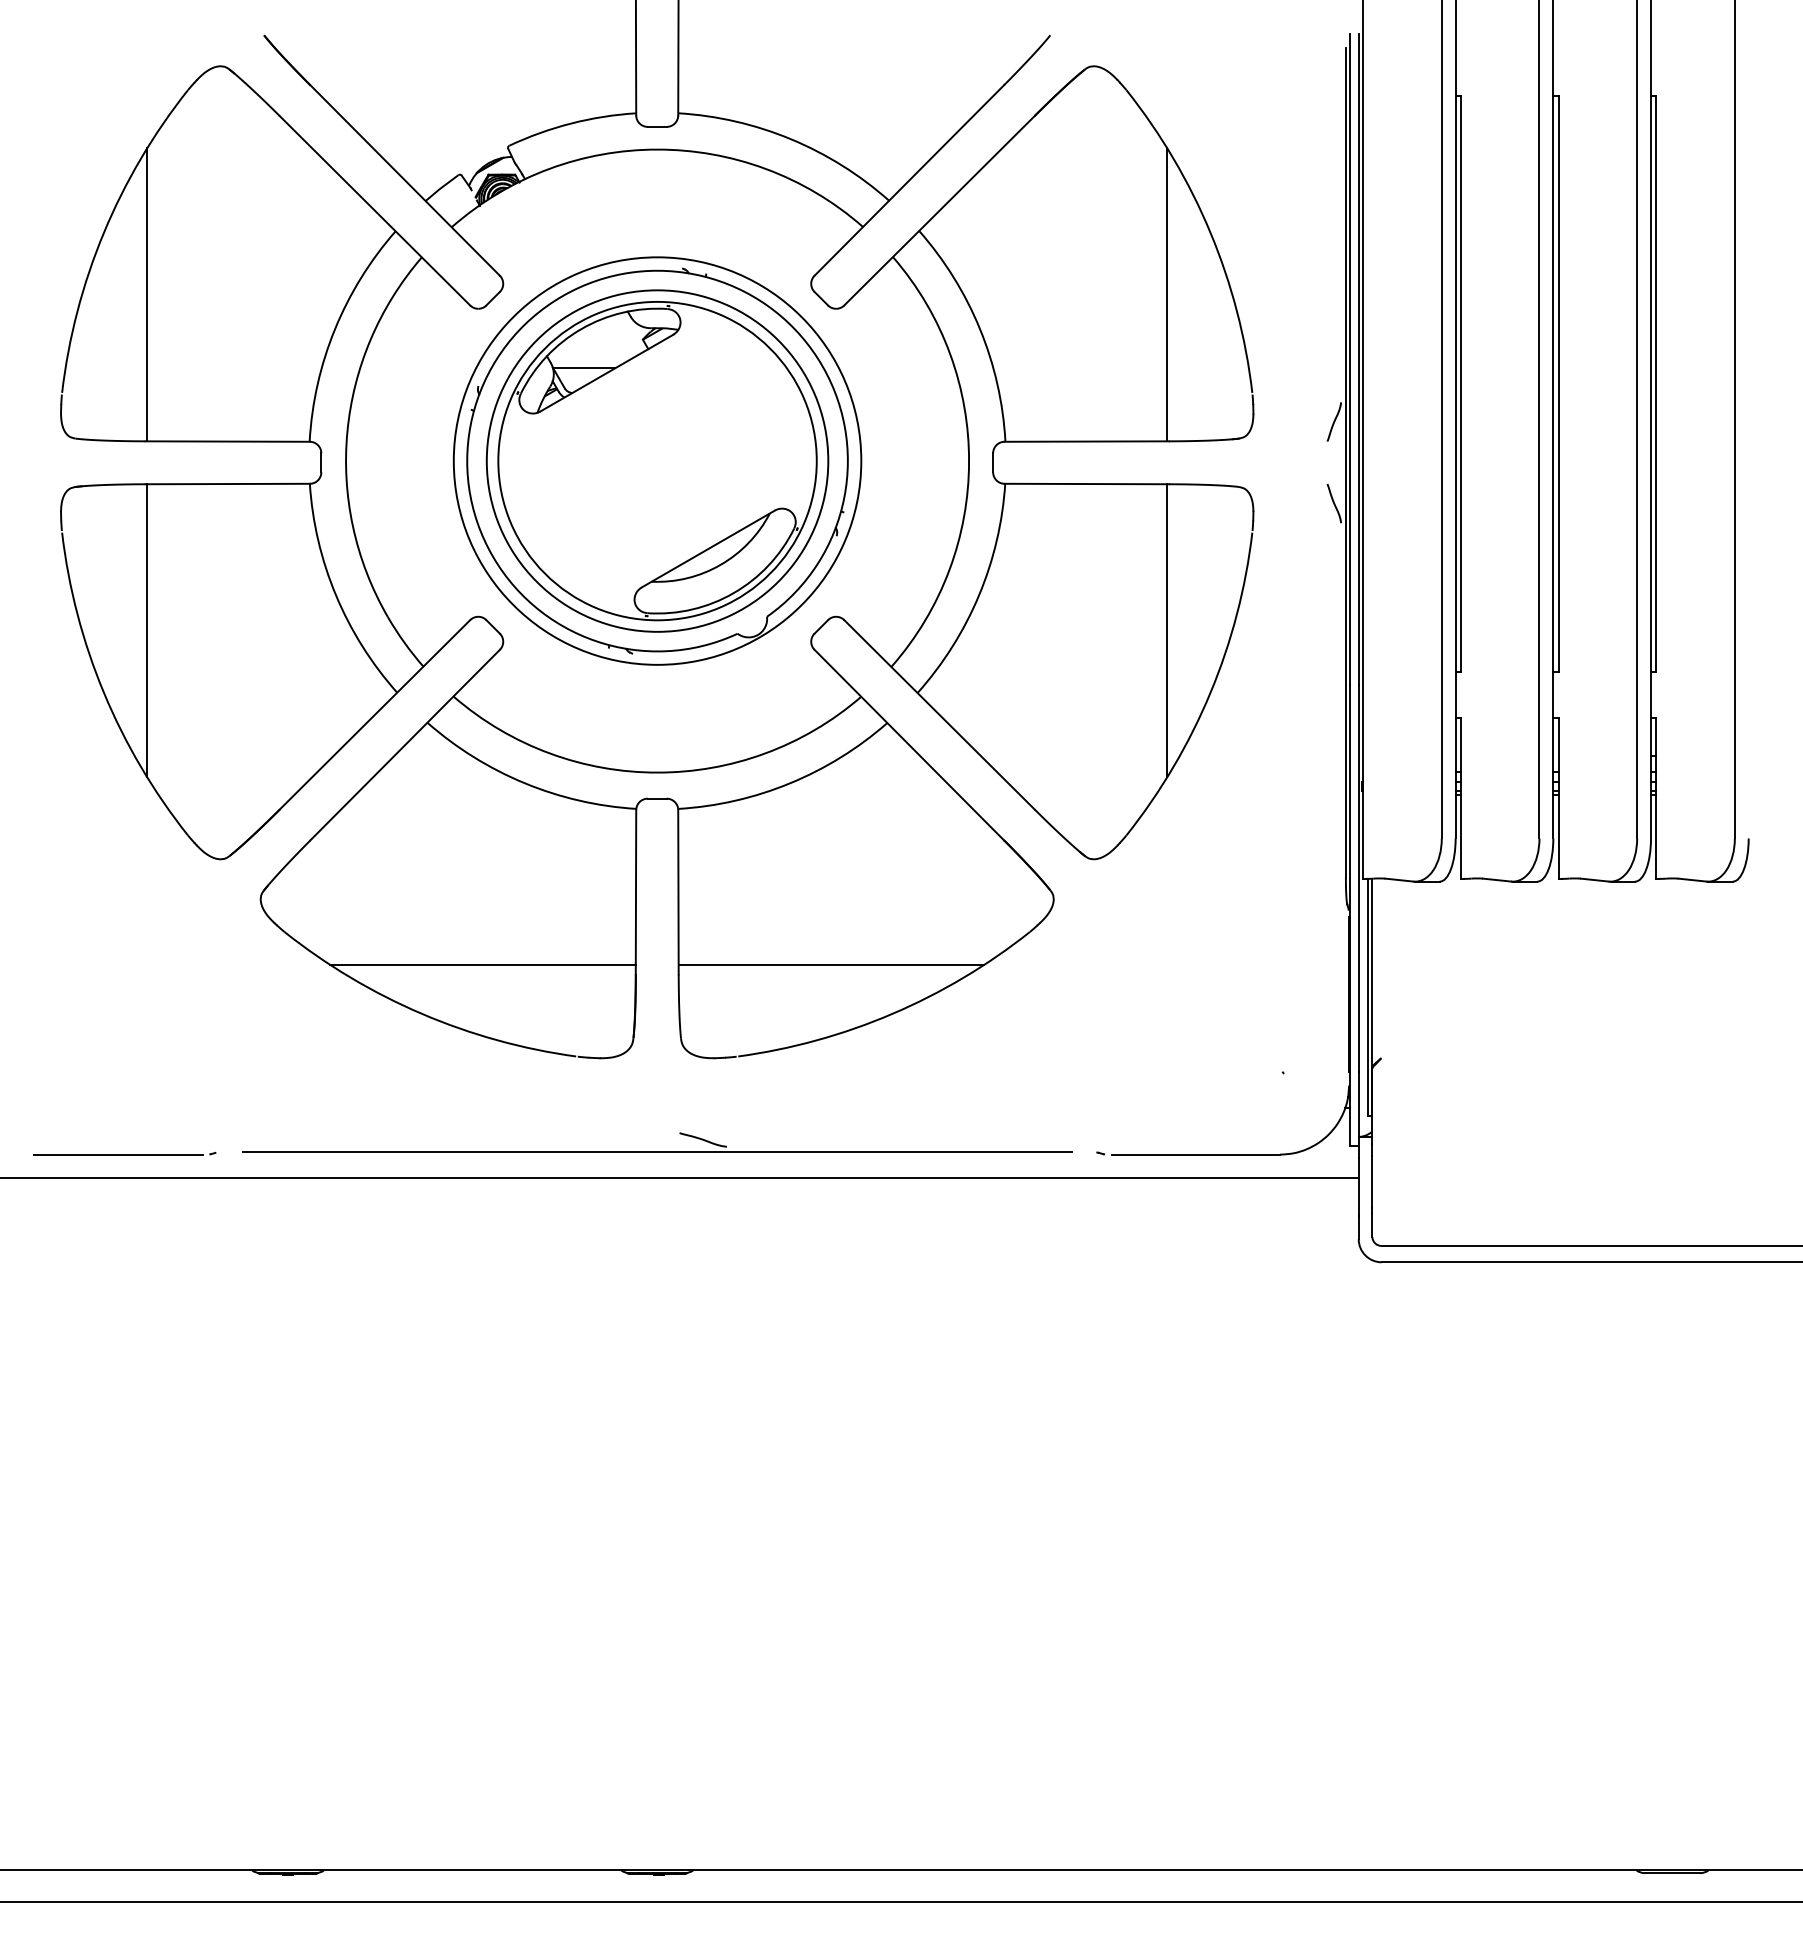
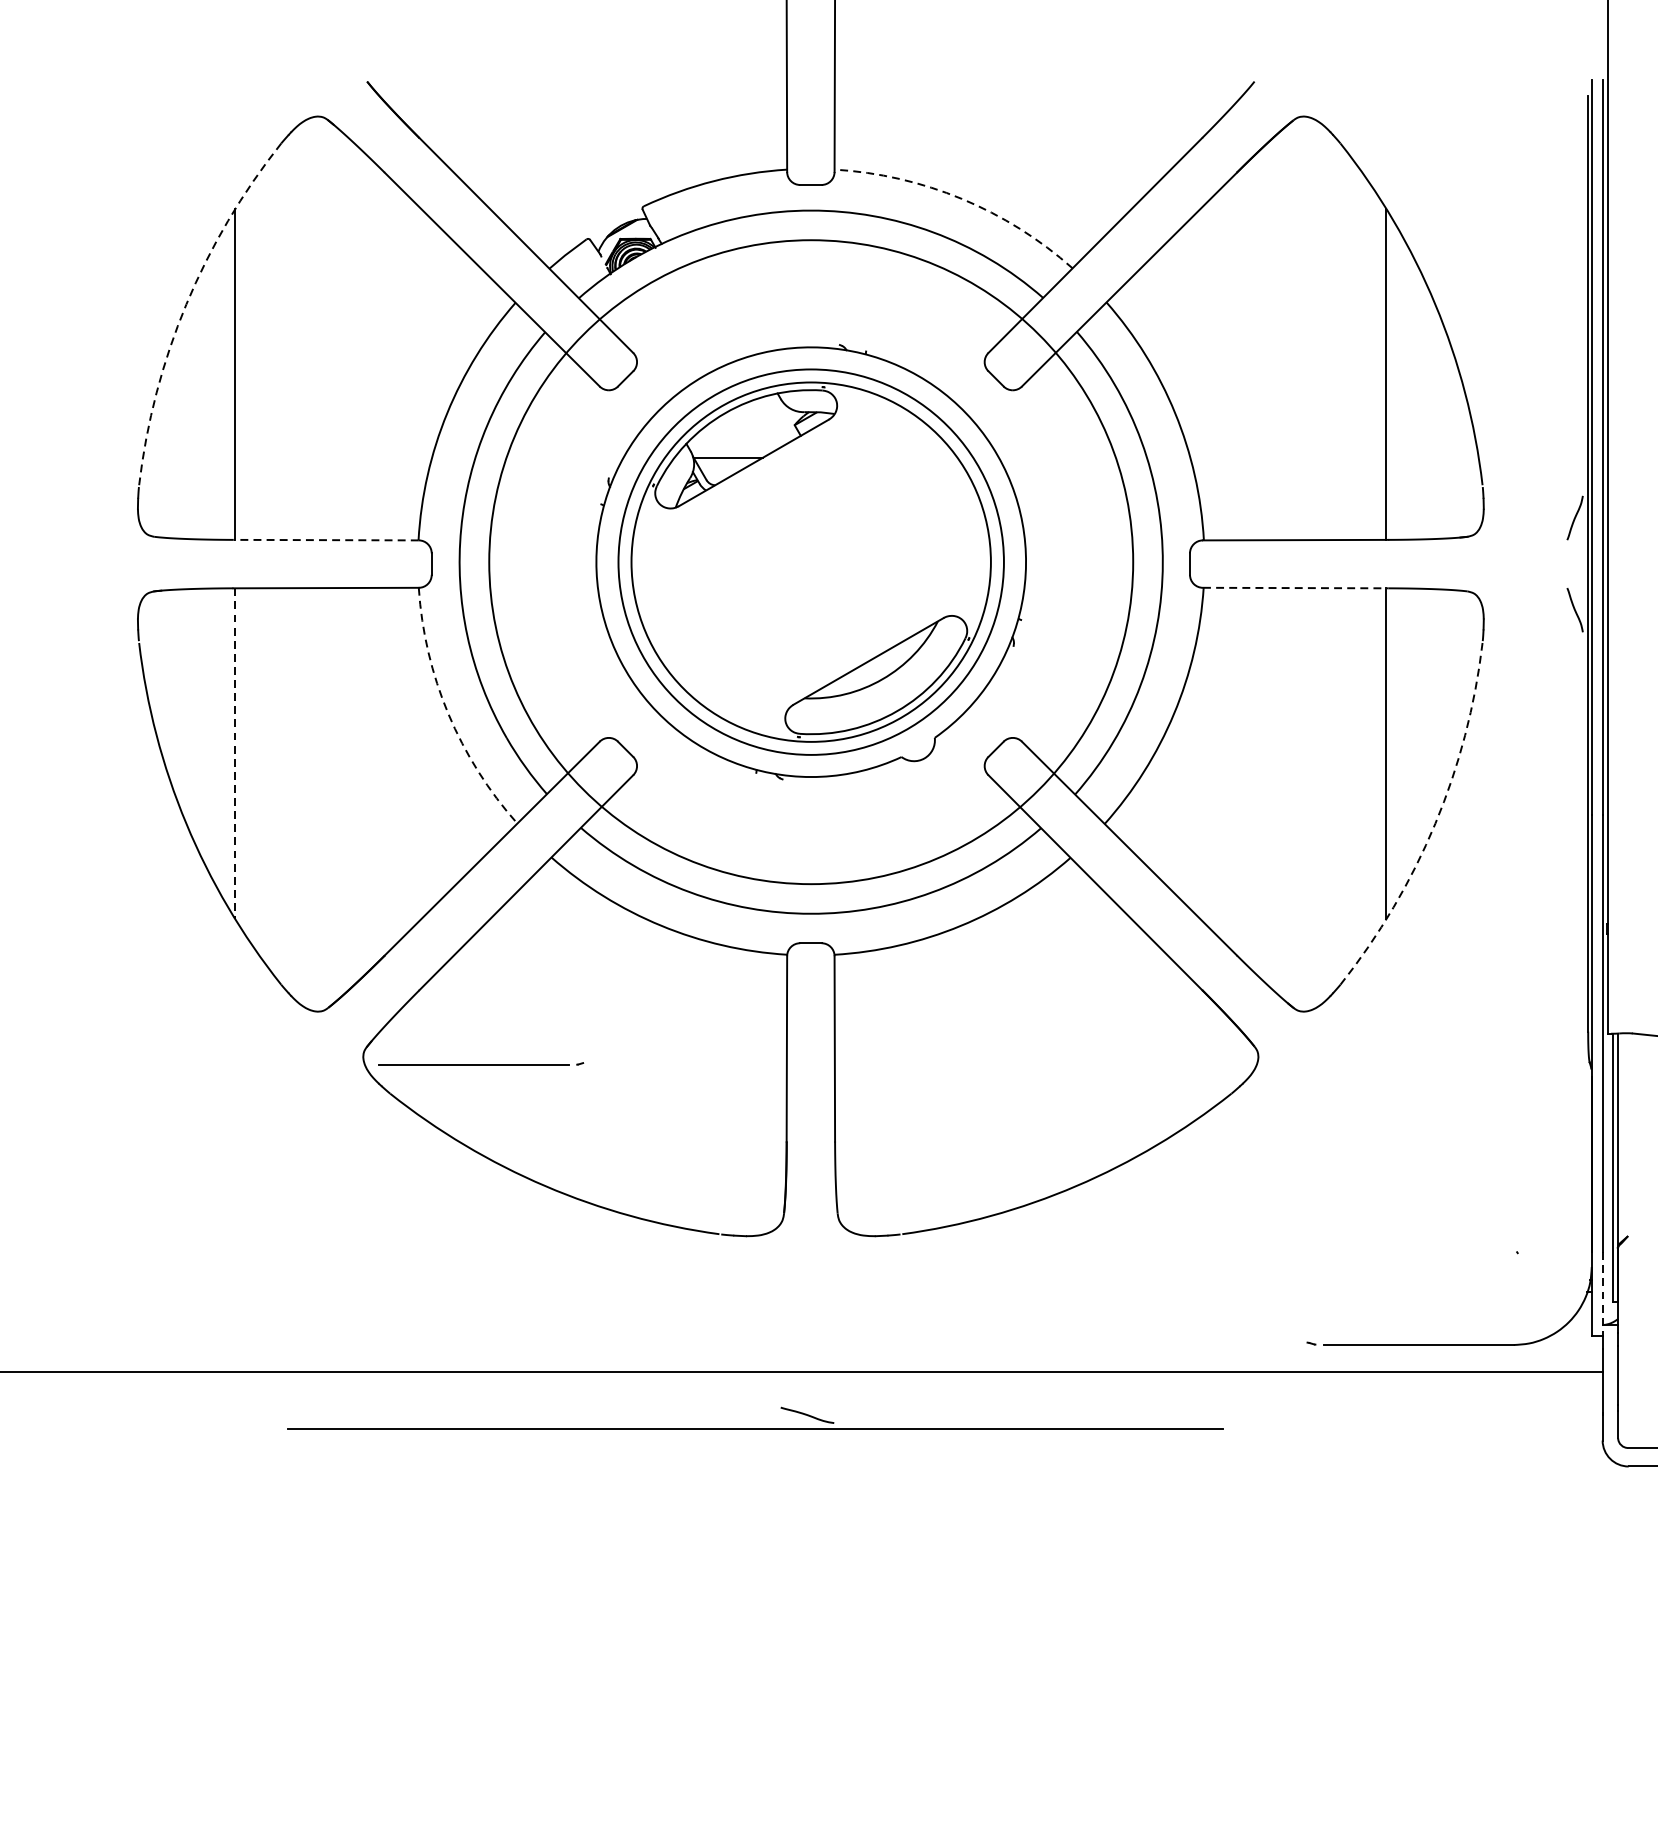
arc: (791, 139) -> (962, 199), solid -> dashed
arc: (103, 232) -> (185, 304), solid -> dashed
line: (227, 441) -> (325, 540), solid -> dashed
circle: (657, 460) -> (811, 561), size x1.4
line: (1087, 484) -> (1296, 588), solid -> dashed
arc: (336, 595) -> (448, 713), solid -> dashed
line: (147, 630) -> (235, 753), solid -> dashed
arc: (1210, 692) -> (1435, 823), solid -> dashed
line: (482, 964) -> (613, 1130), removed
line: (831, 964) -> (1007, 1130), removed
line: (1358, 1109) -> (1602, 1294), solid -> dashed
part: (657, 1151) -> (755, 1428), moved
part: (124, 1153) -> (480, 1063), moved

